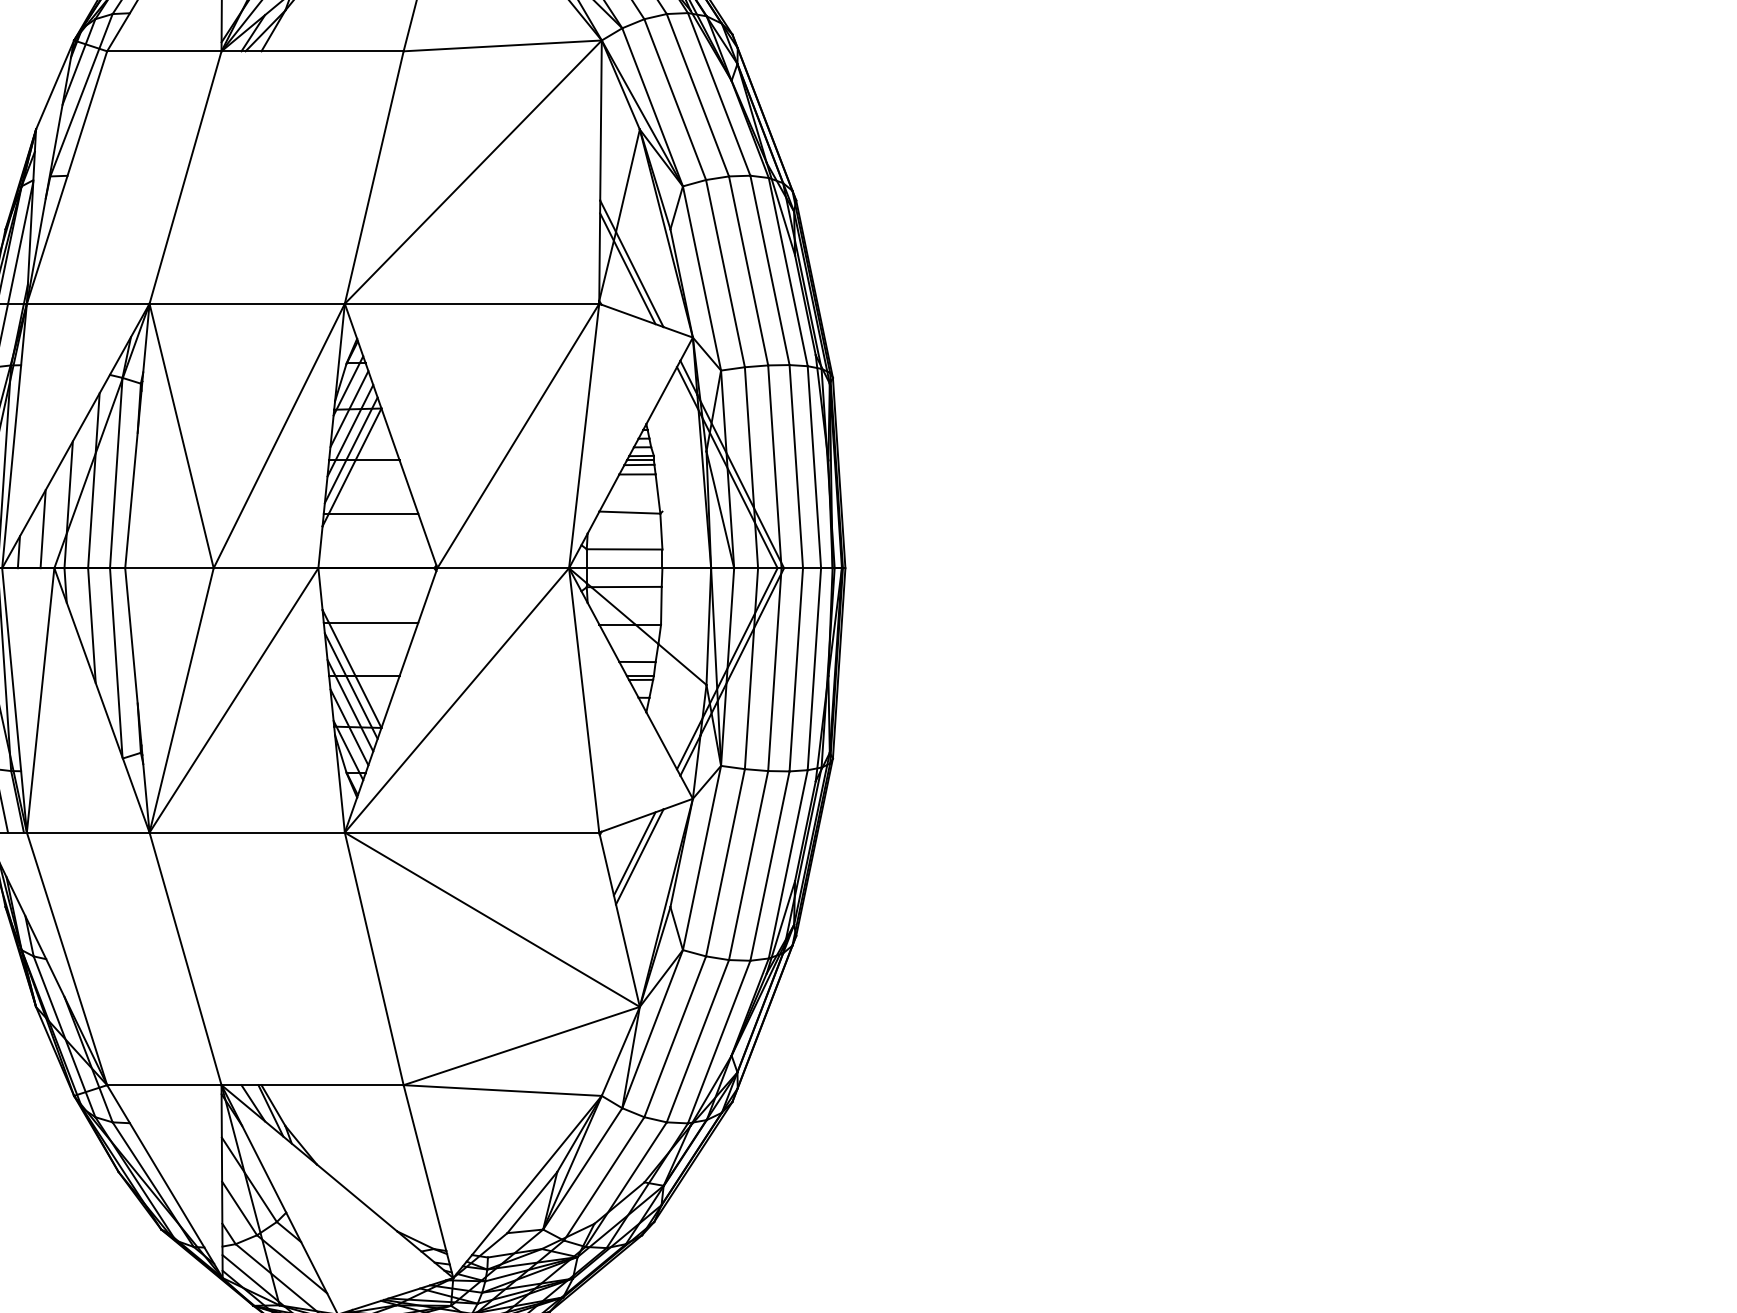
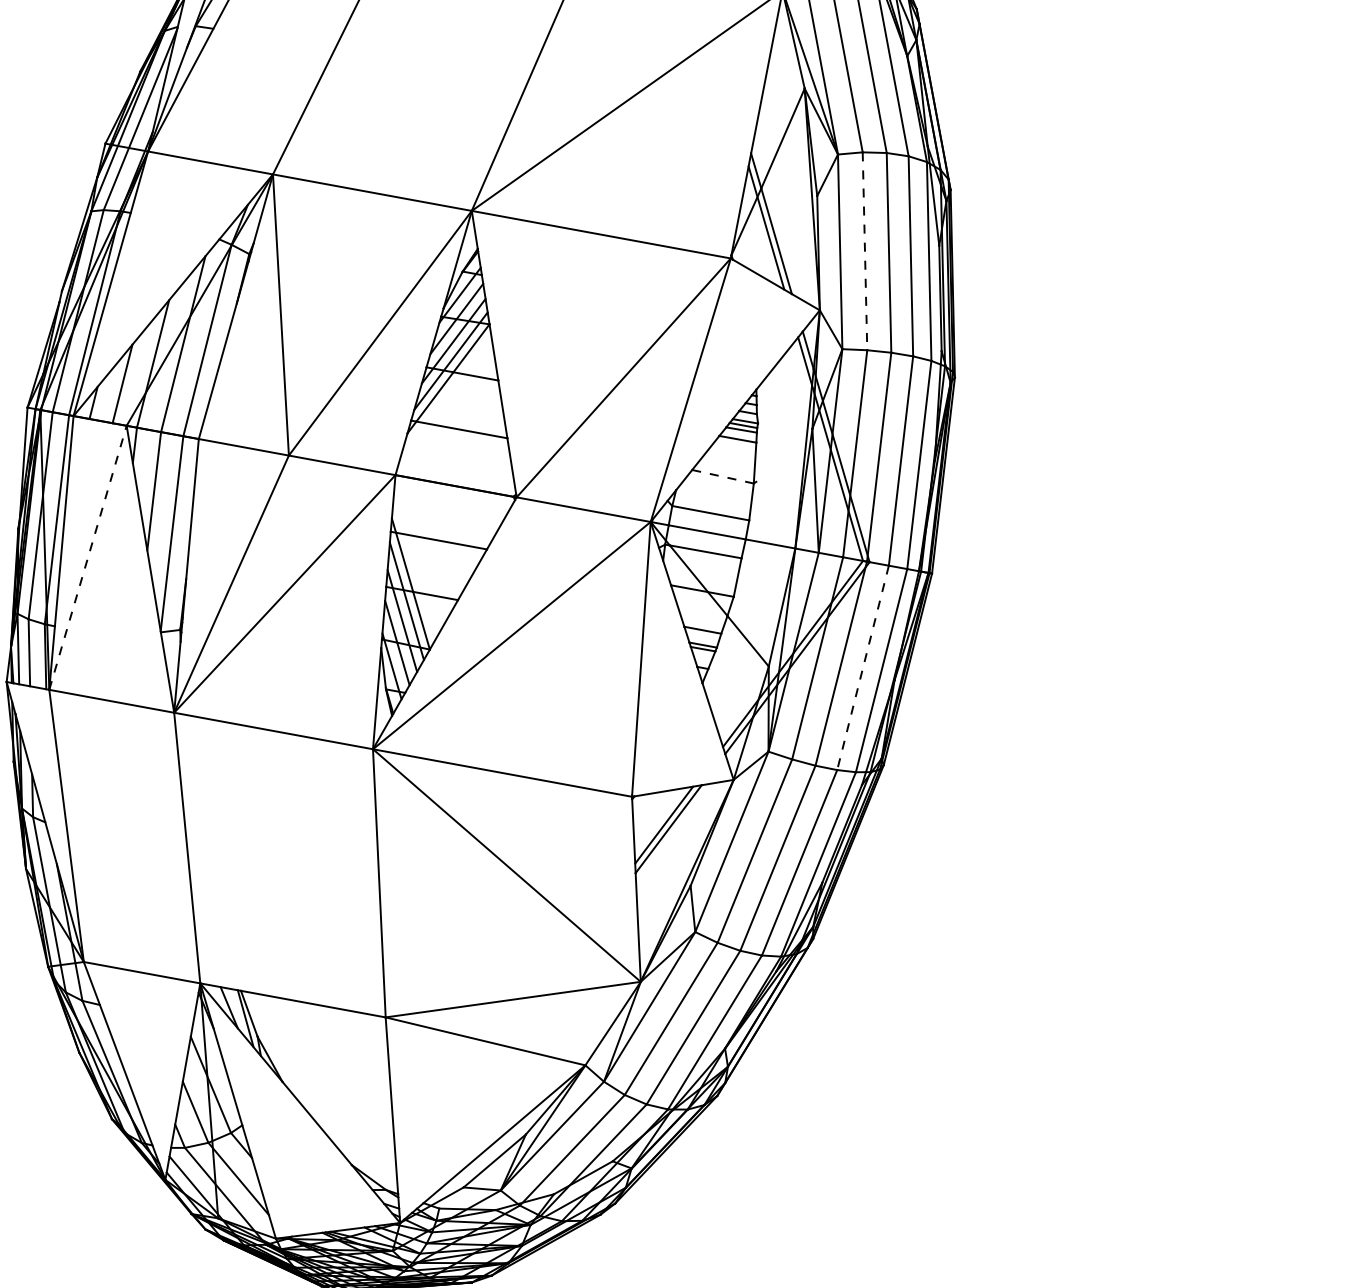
line: (725, 273) -> (865, 251), solid -> dashed
line: (630, 512) -> (723, 476), solid -> dashed
line: (796, 669) -> (863, 667), solid -> dashed
line: (40, 700) -> (87, 557), solid -> dashed

